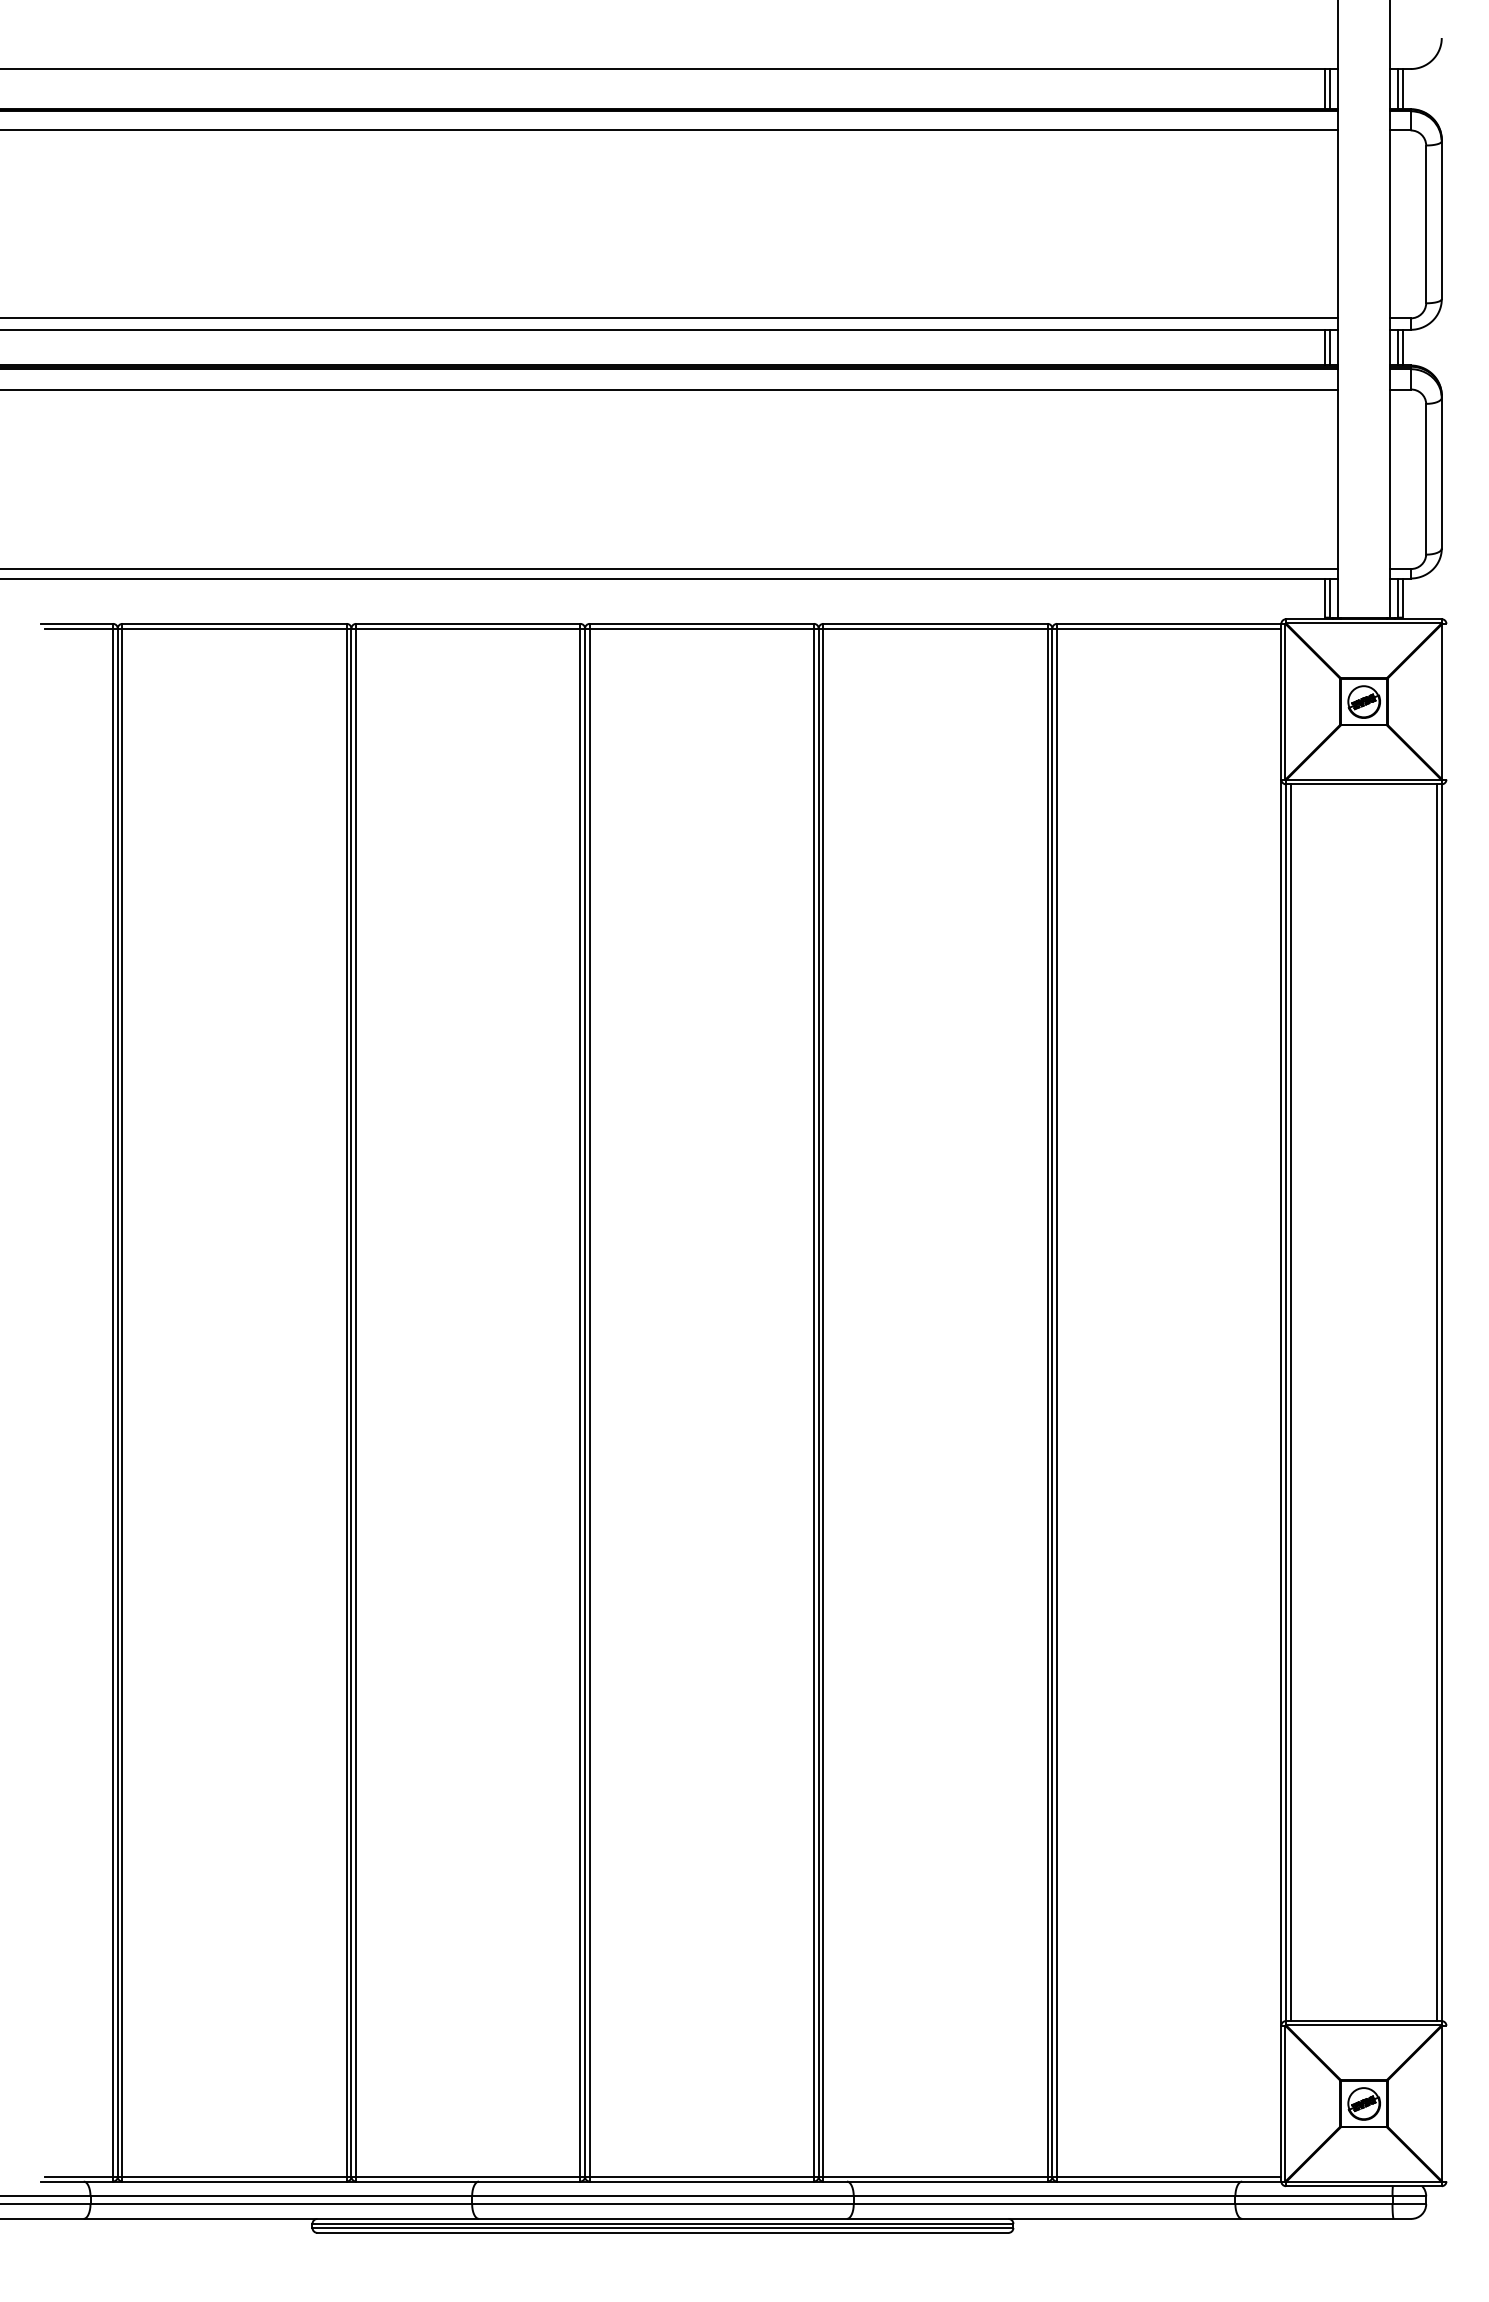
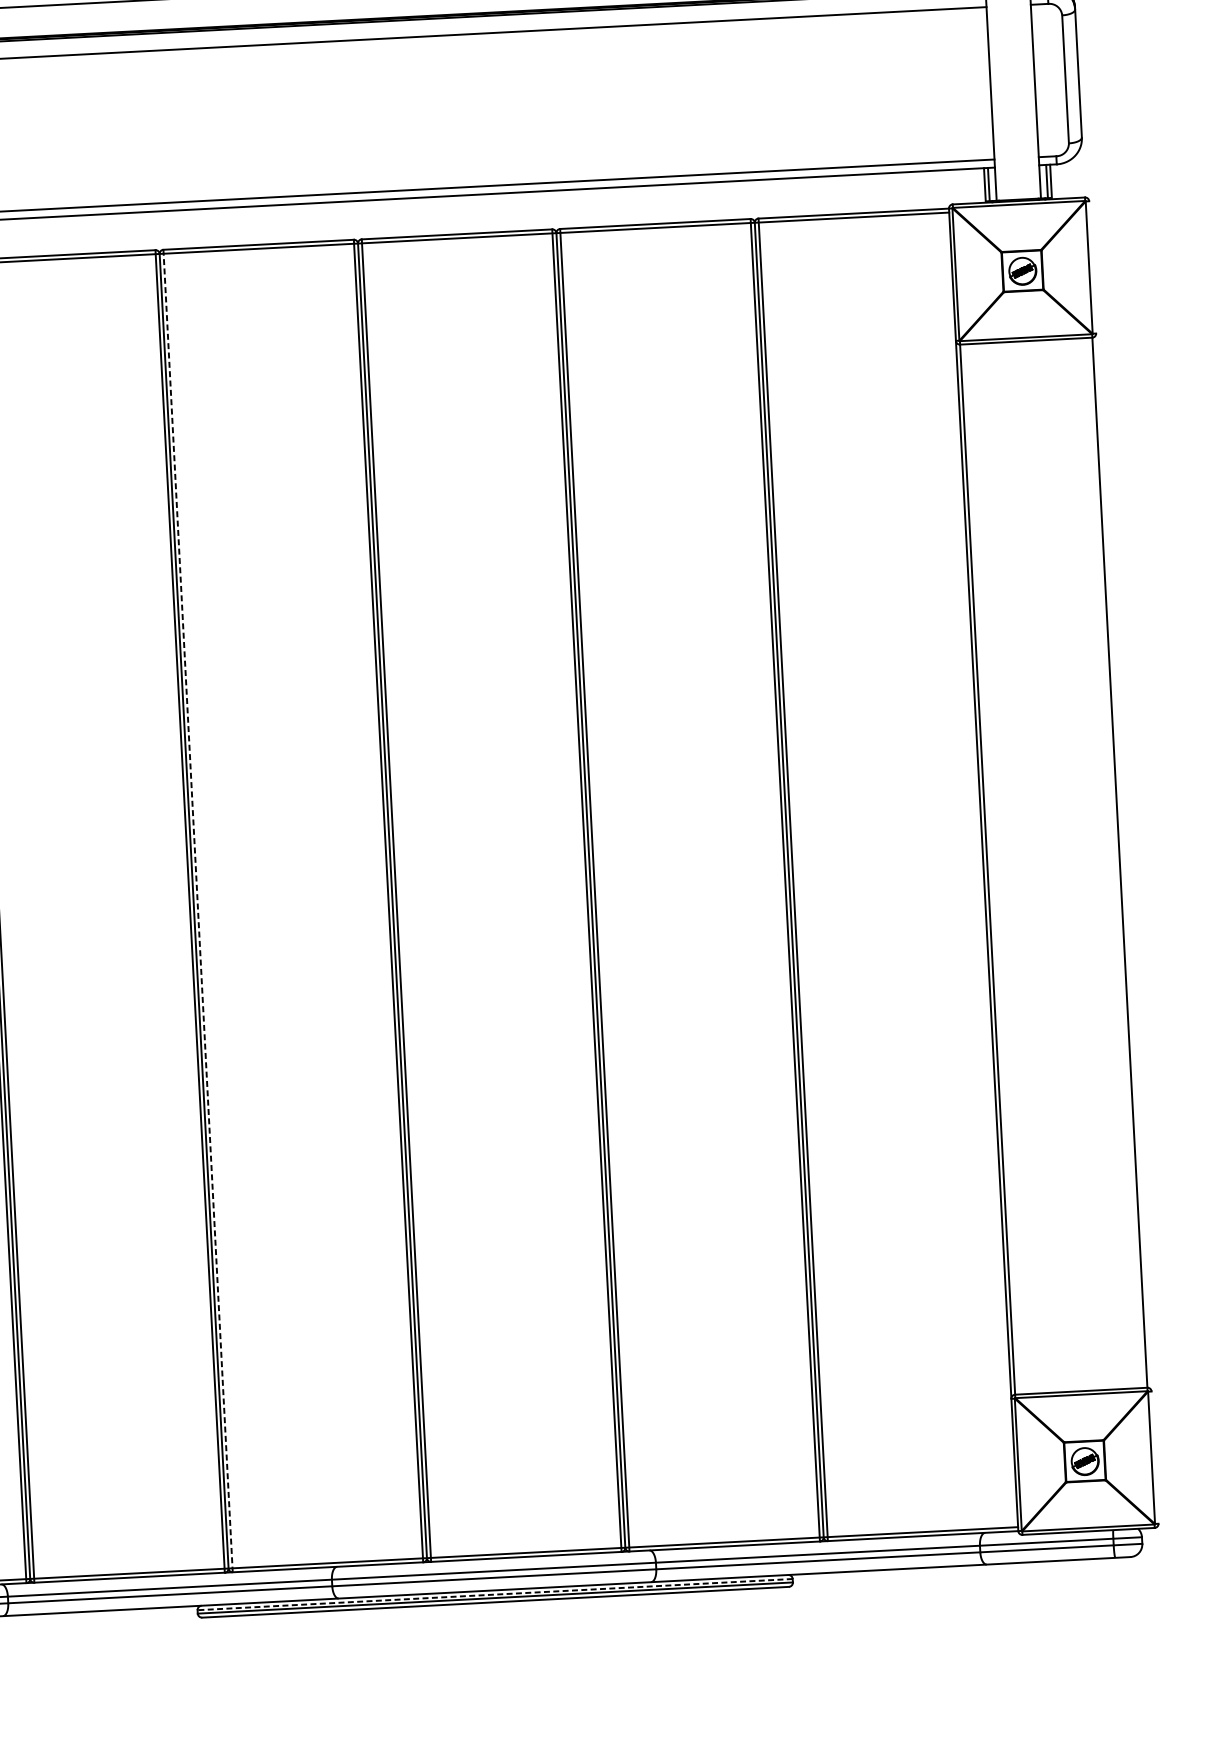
line: (356, 1402) -> (198, 910), solid -> dashed
line: (1290, 1402) -> (991, 869), removed
line: (1437, 1402) -> (1116, 862), removed
line: (662, 2223) -> (494, 1594), solid -> dashed

